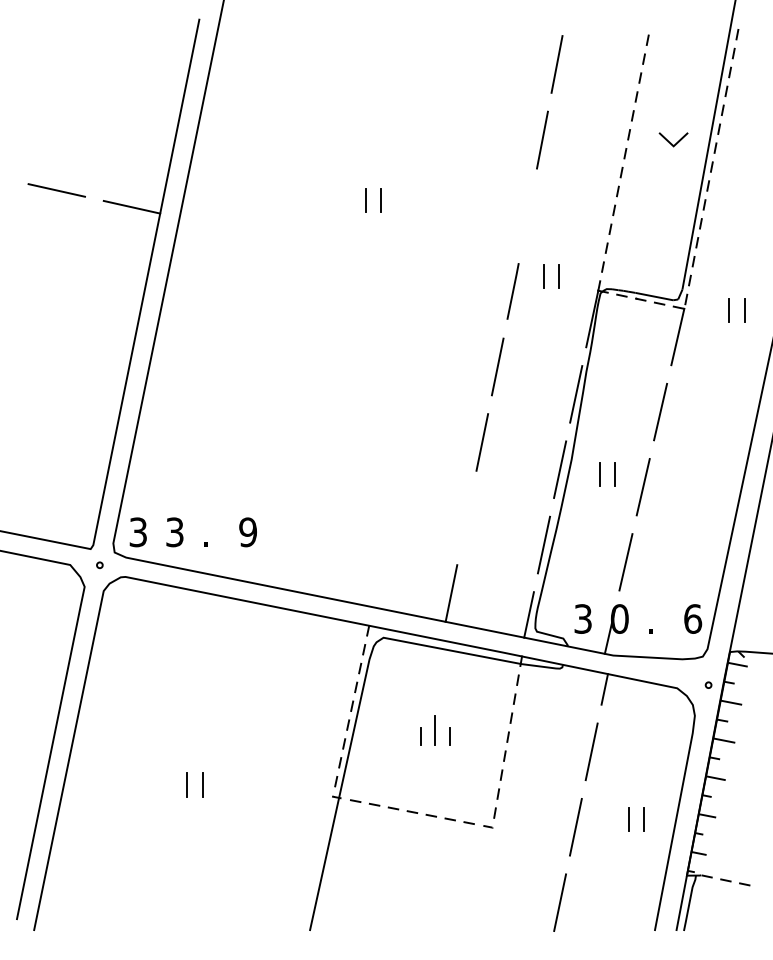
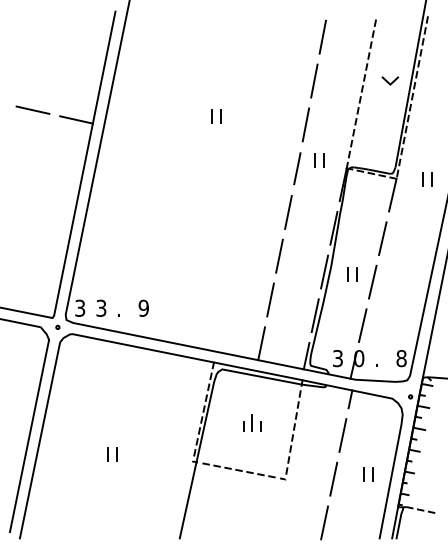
line: (527, 215) -> (305, 124), added
line: (466, 517) -> (270, 299), added
text: (692, 618) -> (401, 358), 6 -> 8

